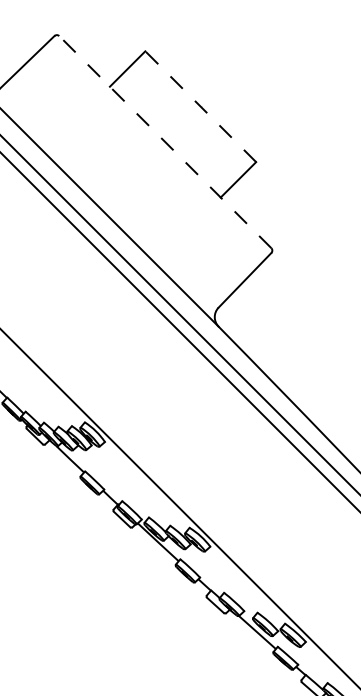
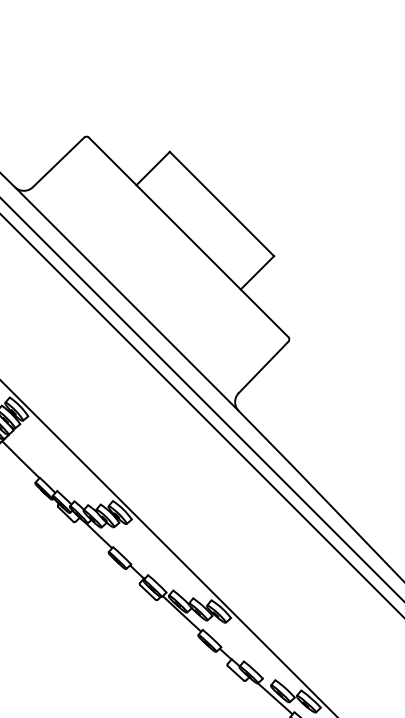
line: (200, 107) -> (221, 204), dashed -> solid
line: (165, 142) -> (188, 237), dashed -> solid

